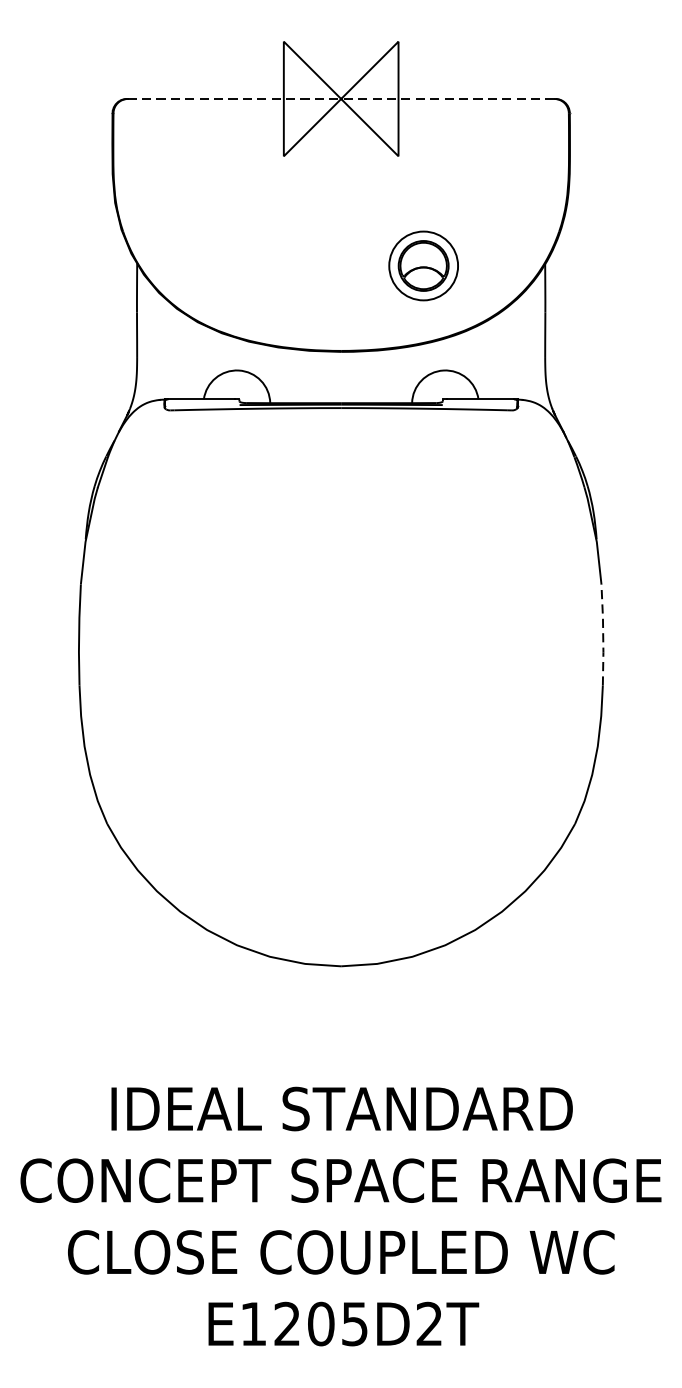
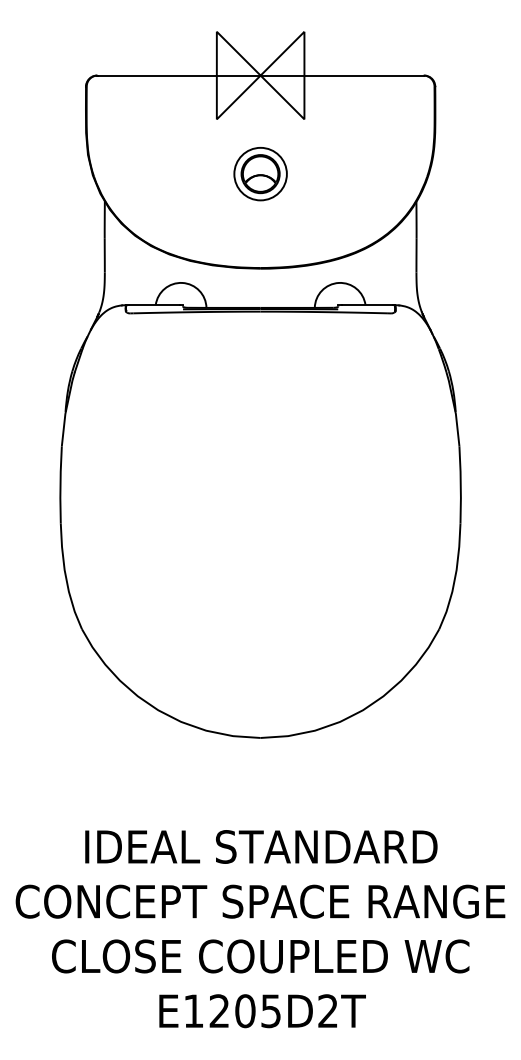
line: (341, 98) -> (260, 75), dashed -> solid
part: (423, 266) -> (260, 174), moved
line: (602, 634) -> (460, 484), dashed -> solid

